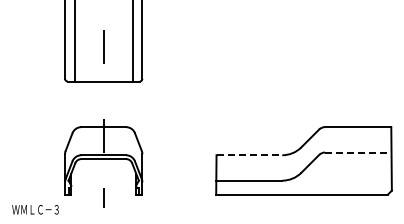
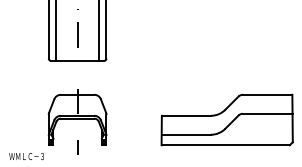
line: (358, 152) -> (267, 113), dashed -> solid
line: (249, 155) -> (186, 115), dashed -> solid

